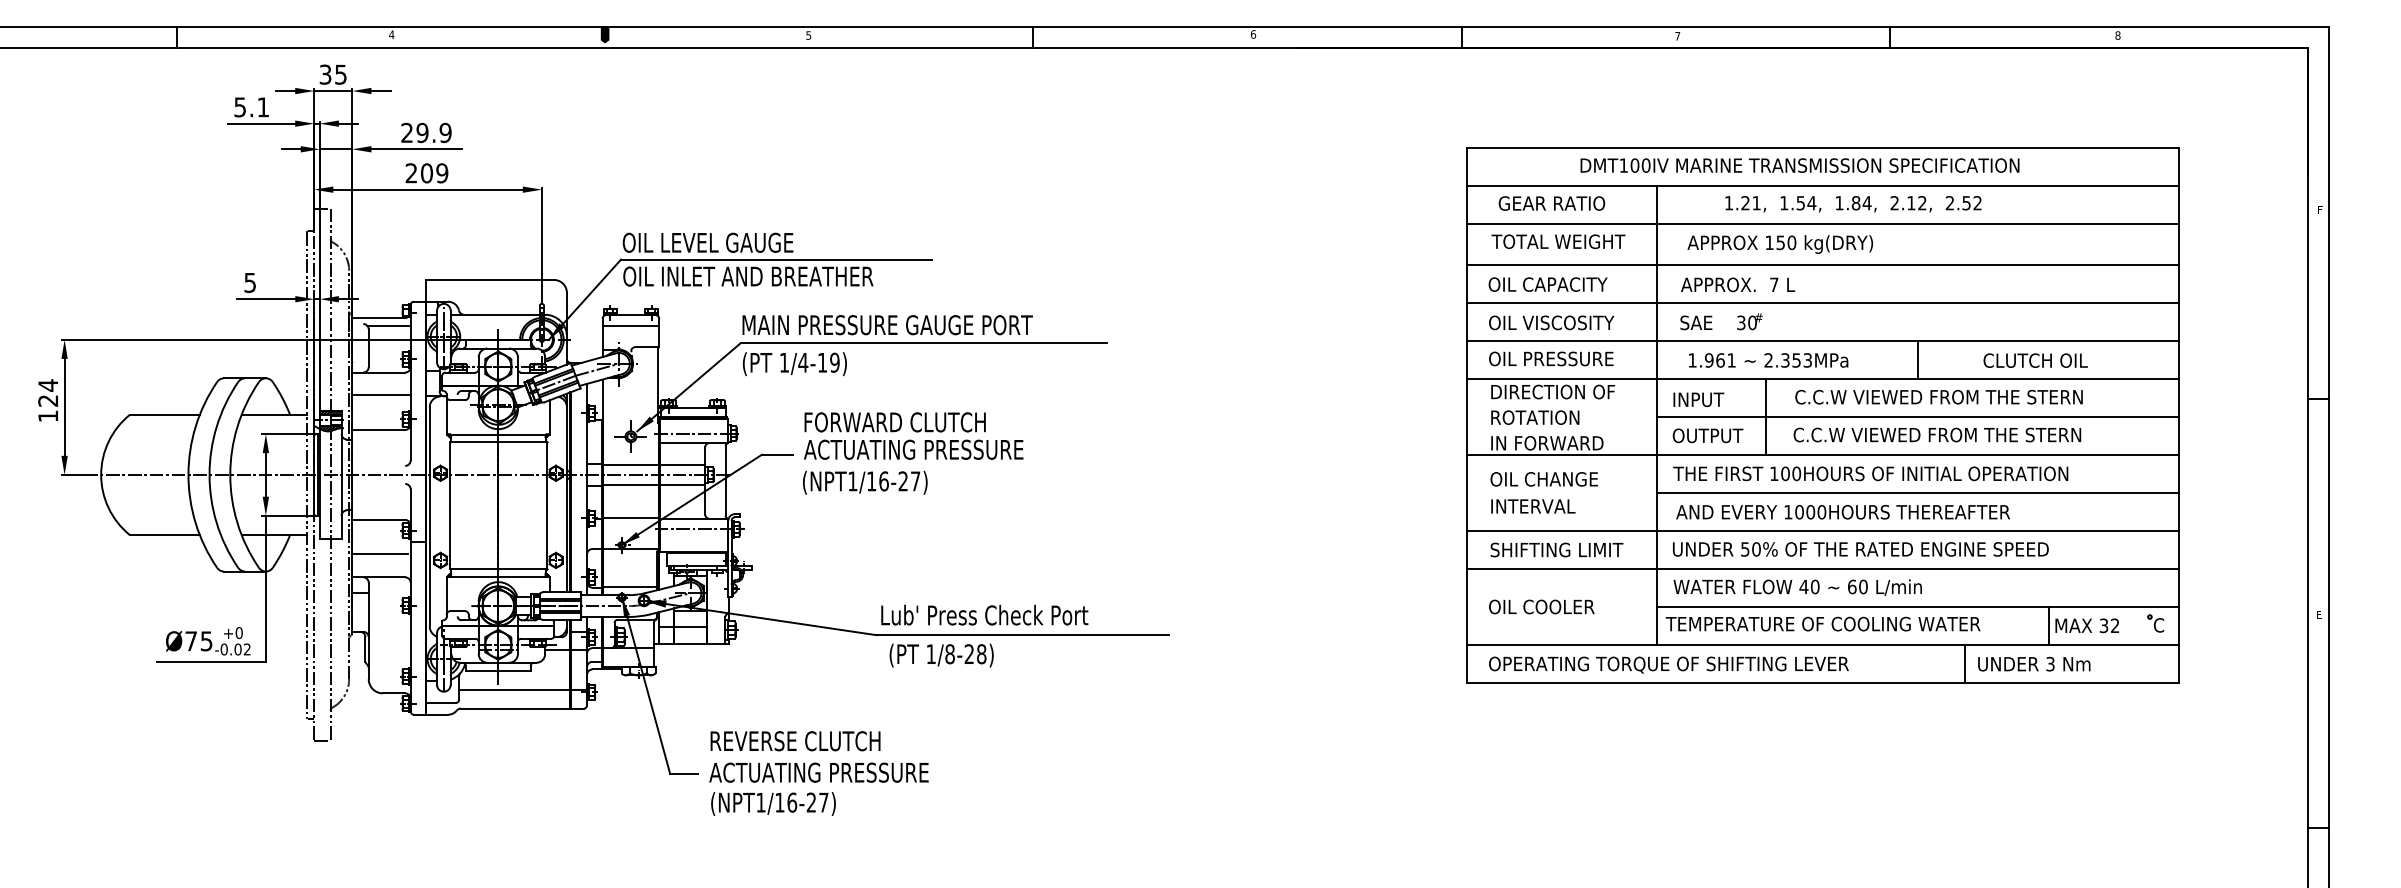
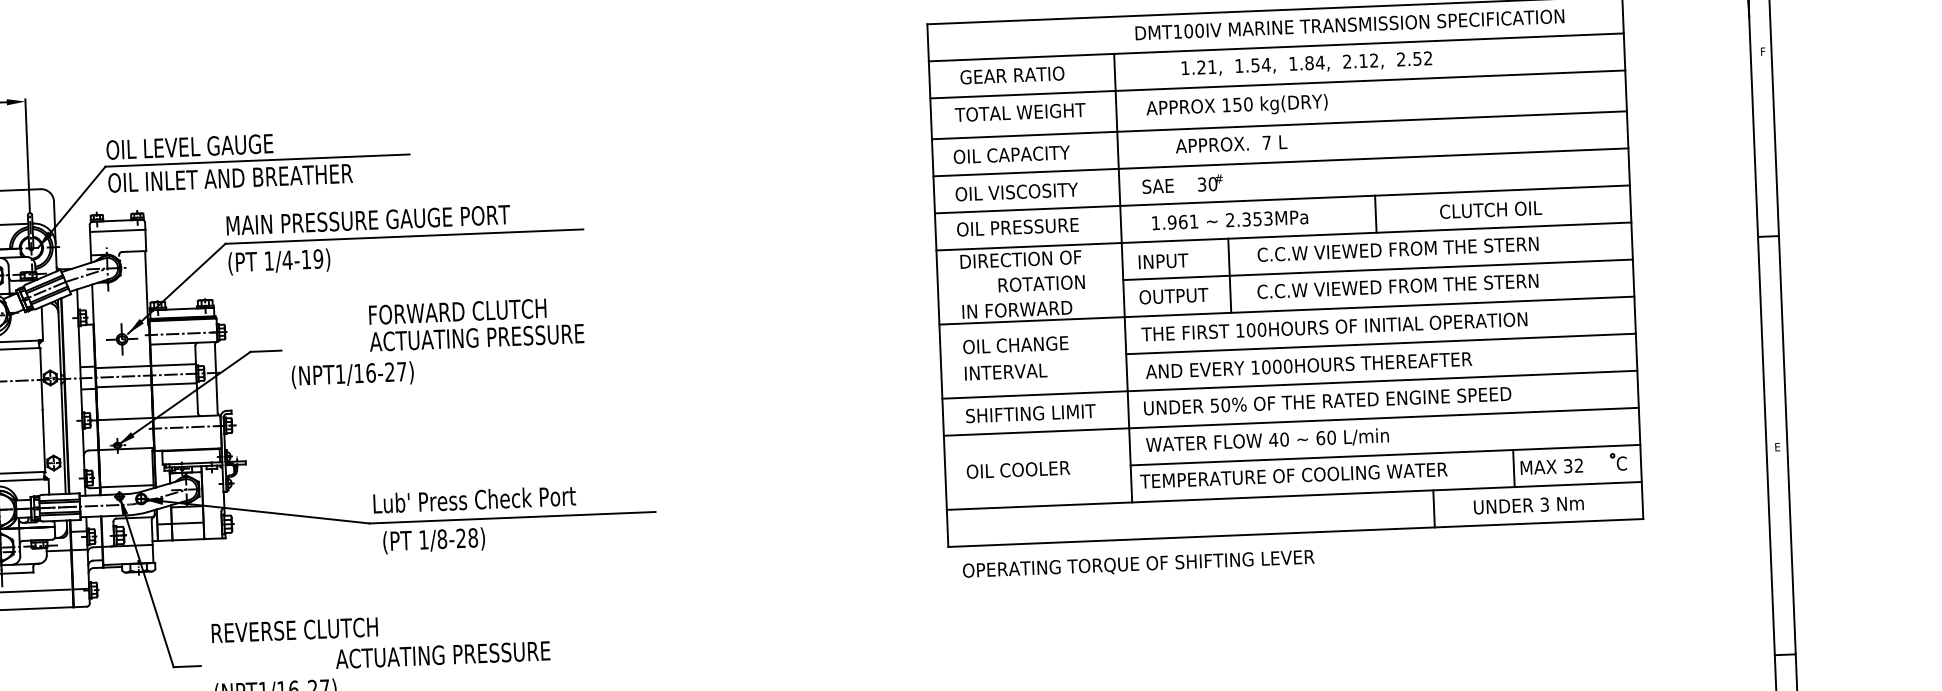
text: (1799, 165) -> (1349, 24), moved
text: (1738, 284) -> (1231, 143), moved
text: (1535, 417) -> (1041, 283), moved
text: (913, 435) -> (476, 323), moved
text: (2034, 663) -> (1529, 504), moved
text: (1668, 664) -> (1138, 564), moved
text: (818, 772) -> (442, 654), moved

